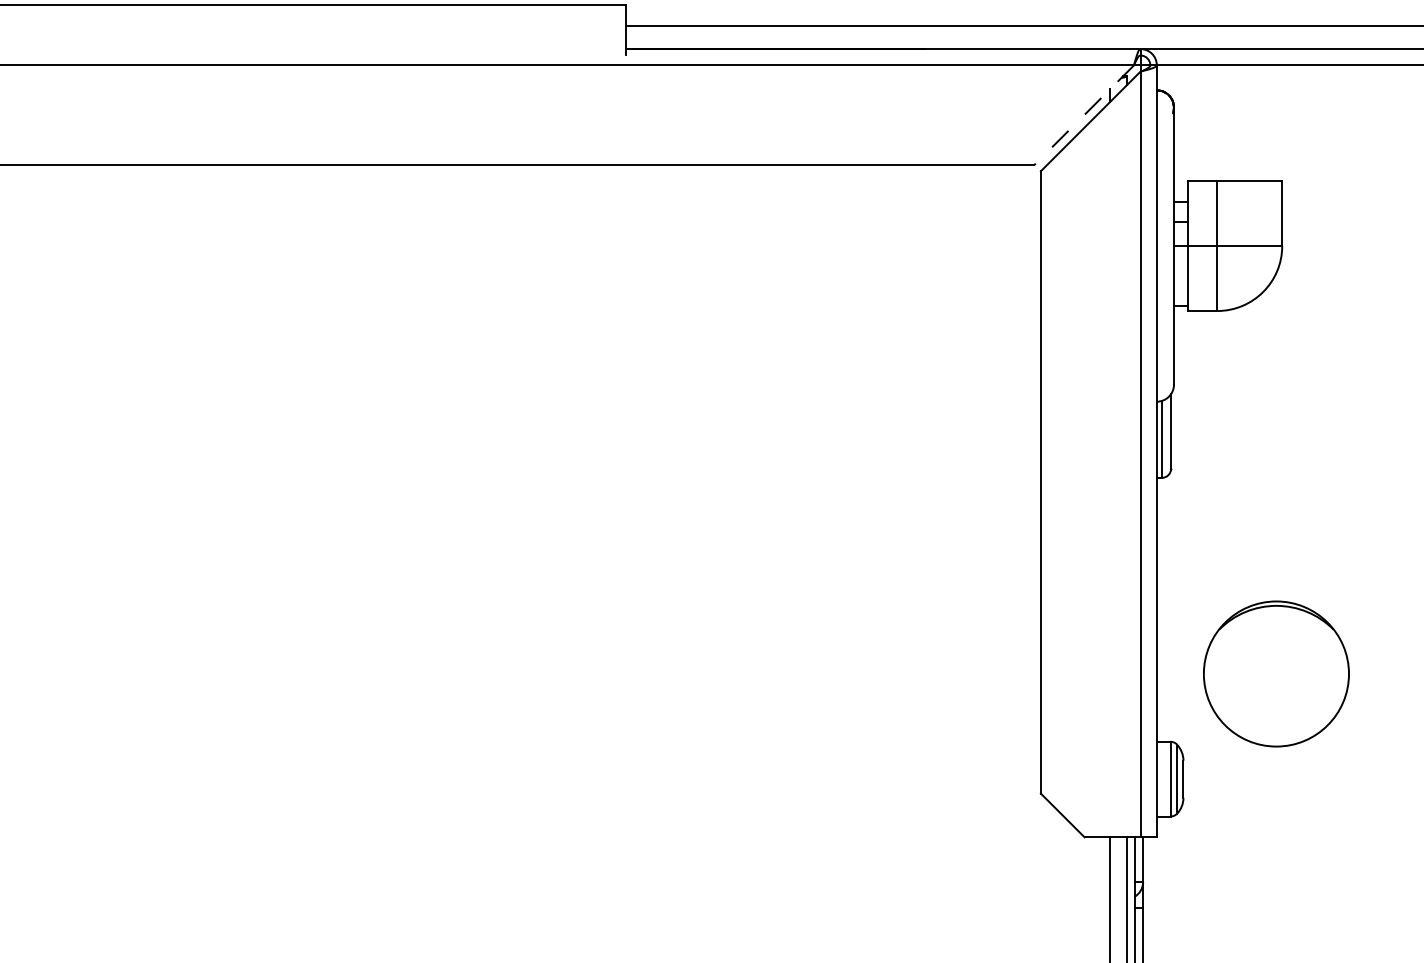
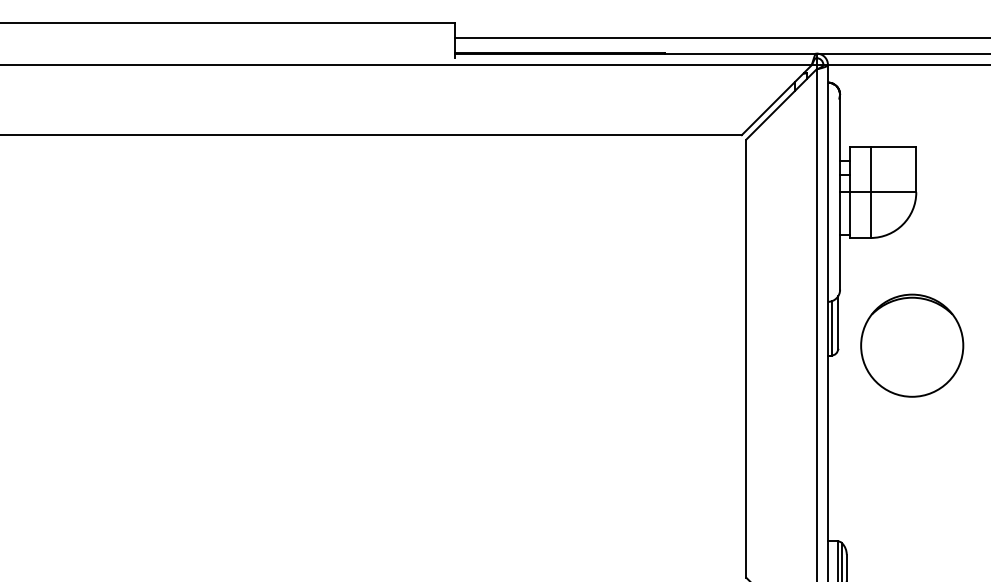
line: (1083, 115) -> (776, 100), dashed -> solid
part: (1276, 673) -> (912, 345), moved

